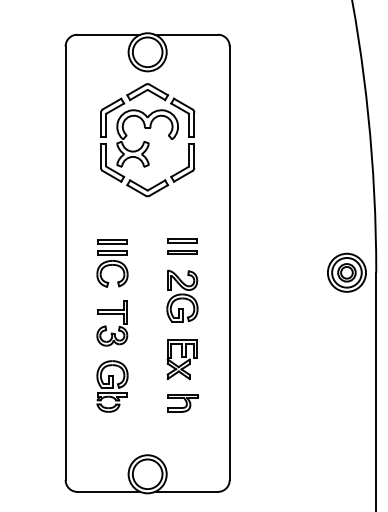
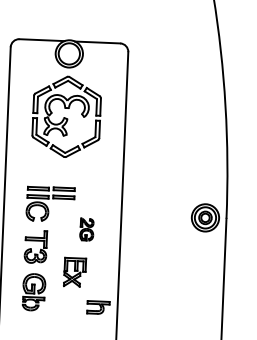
part: (182, 246) -> (64, 193), moved
part: (182, 295) -> (86, 229), size x0.6
part: (181, 359) -> (74, 272), moved
part: (182, 403) -> (98, 307), moved

